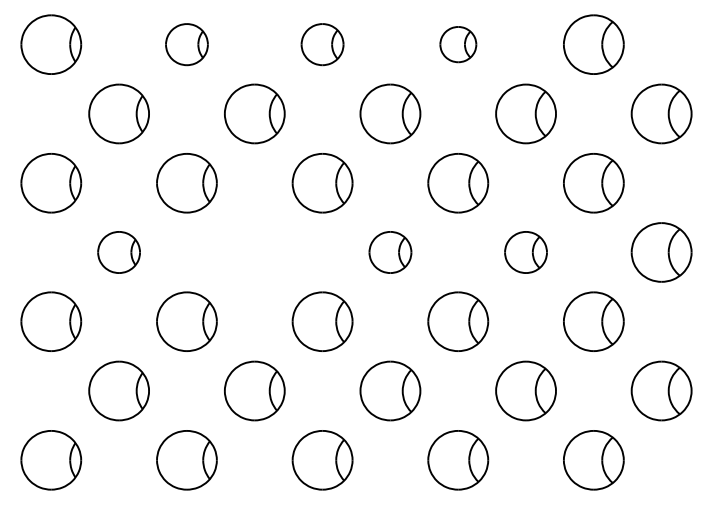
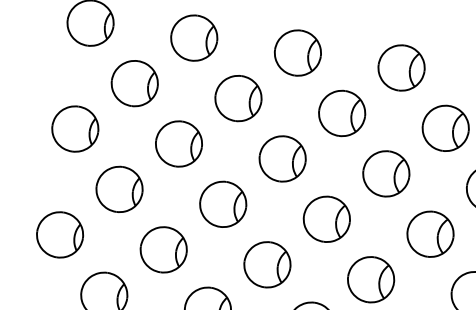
part: (186, 44) -> (193, 37), size x1.43
part: (322, 44) -> (297, 52), size x1.43
part: (458, 44) -> (401, 67), size x1.67
part: (118, 252) -> (119, 189), size x1.43
part: (254, 252) -> (223, 204), added
part: (390, 252) -> (326, 219), size x1.43
part: (525, 252) -> (430, 234), size x1.43

